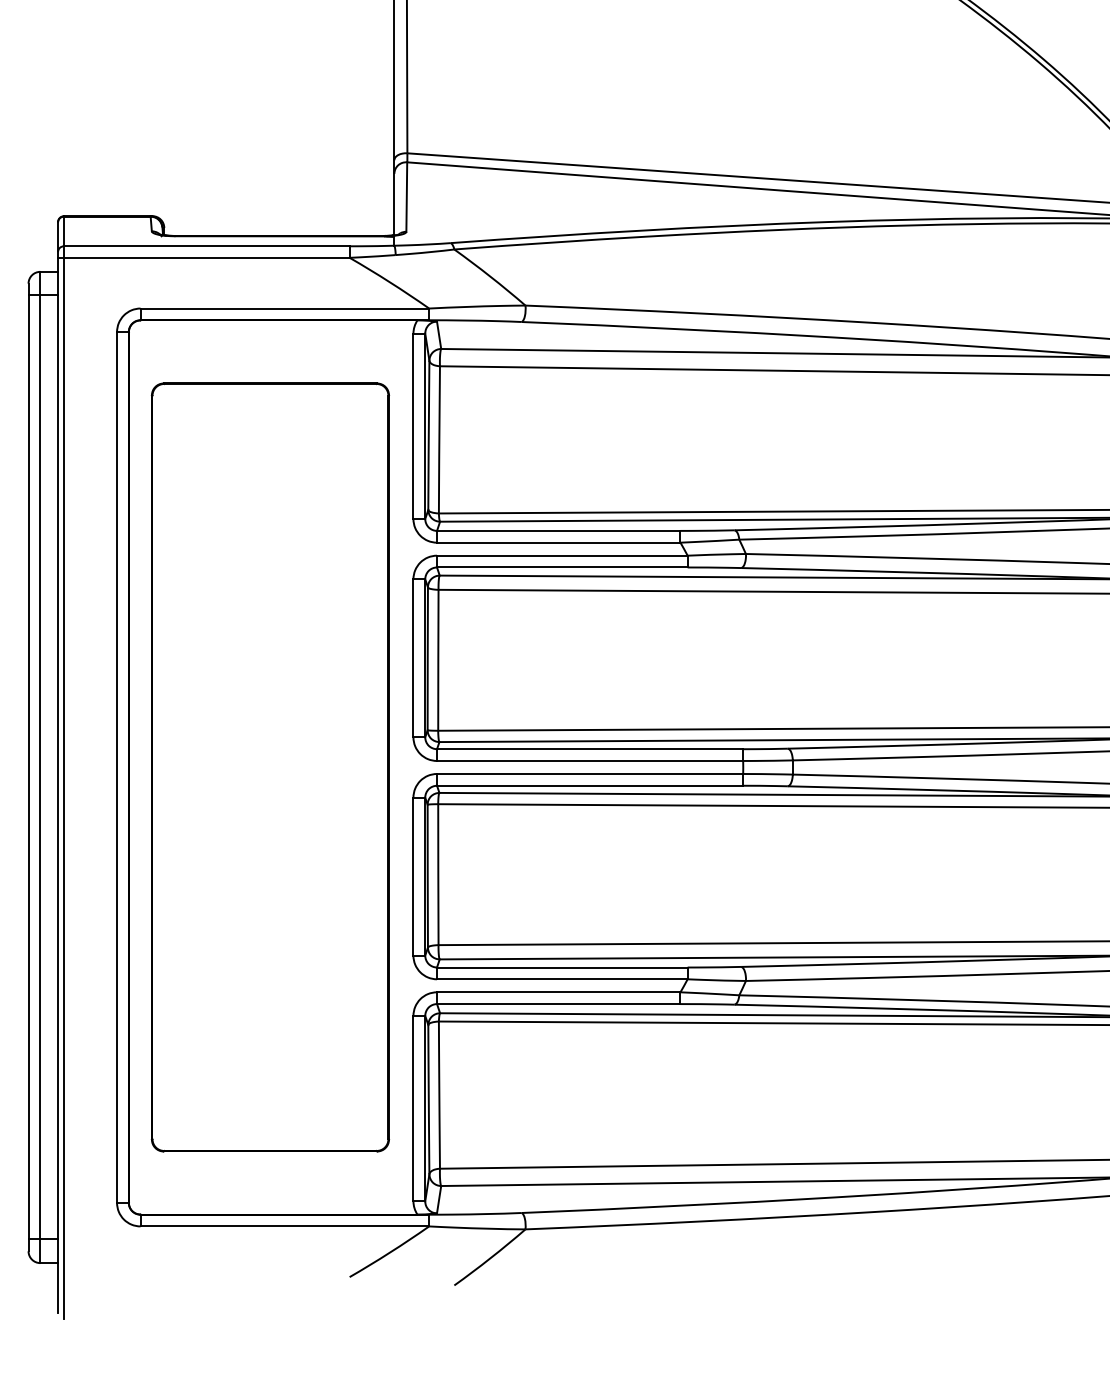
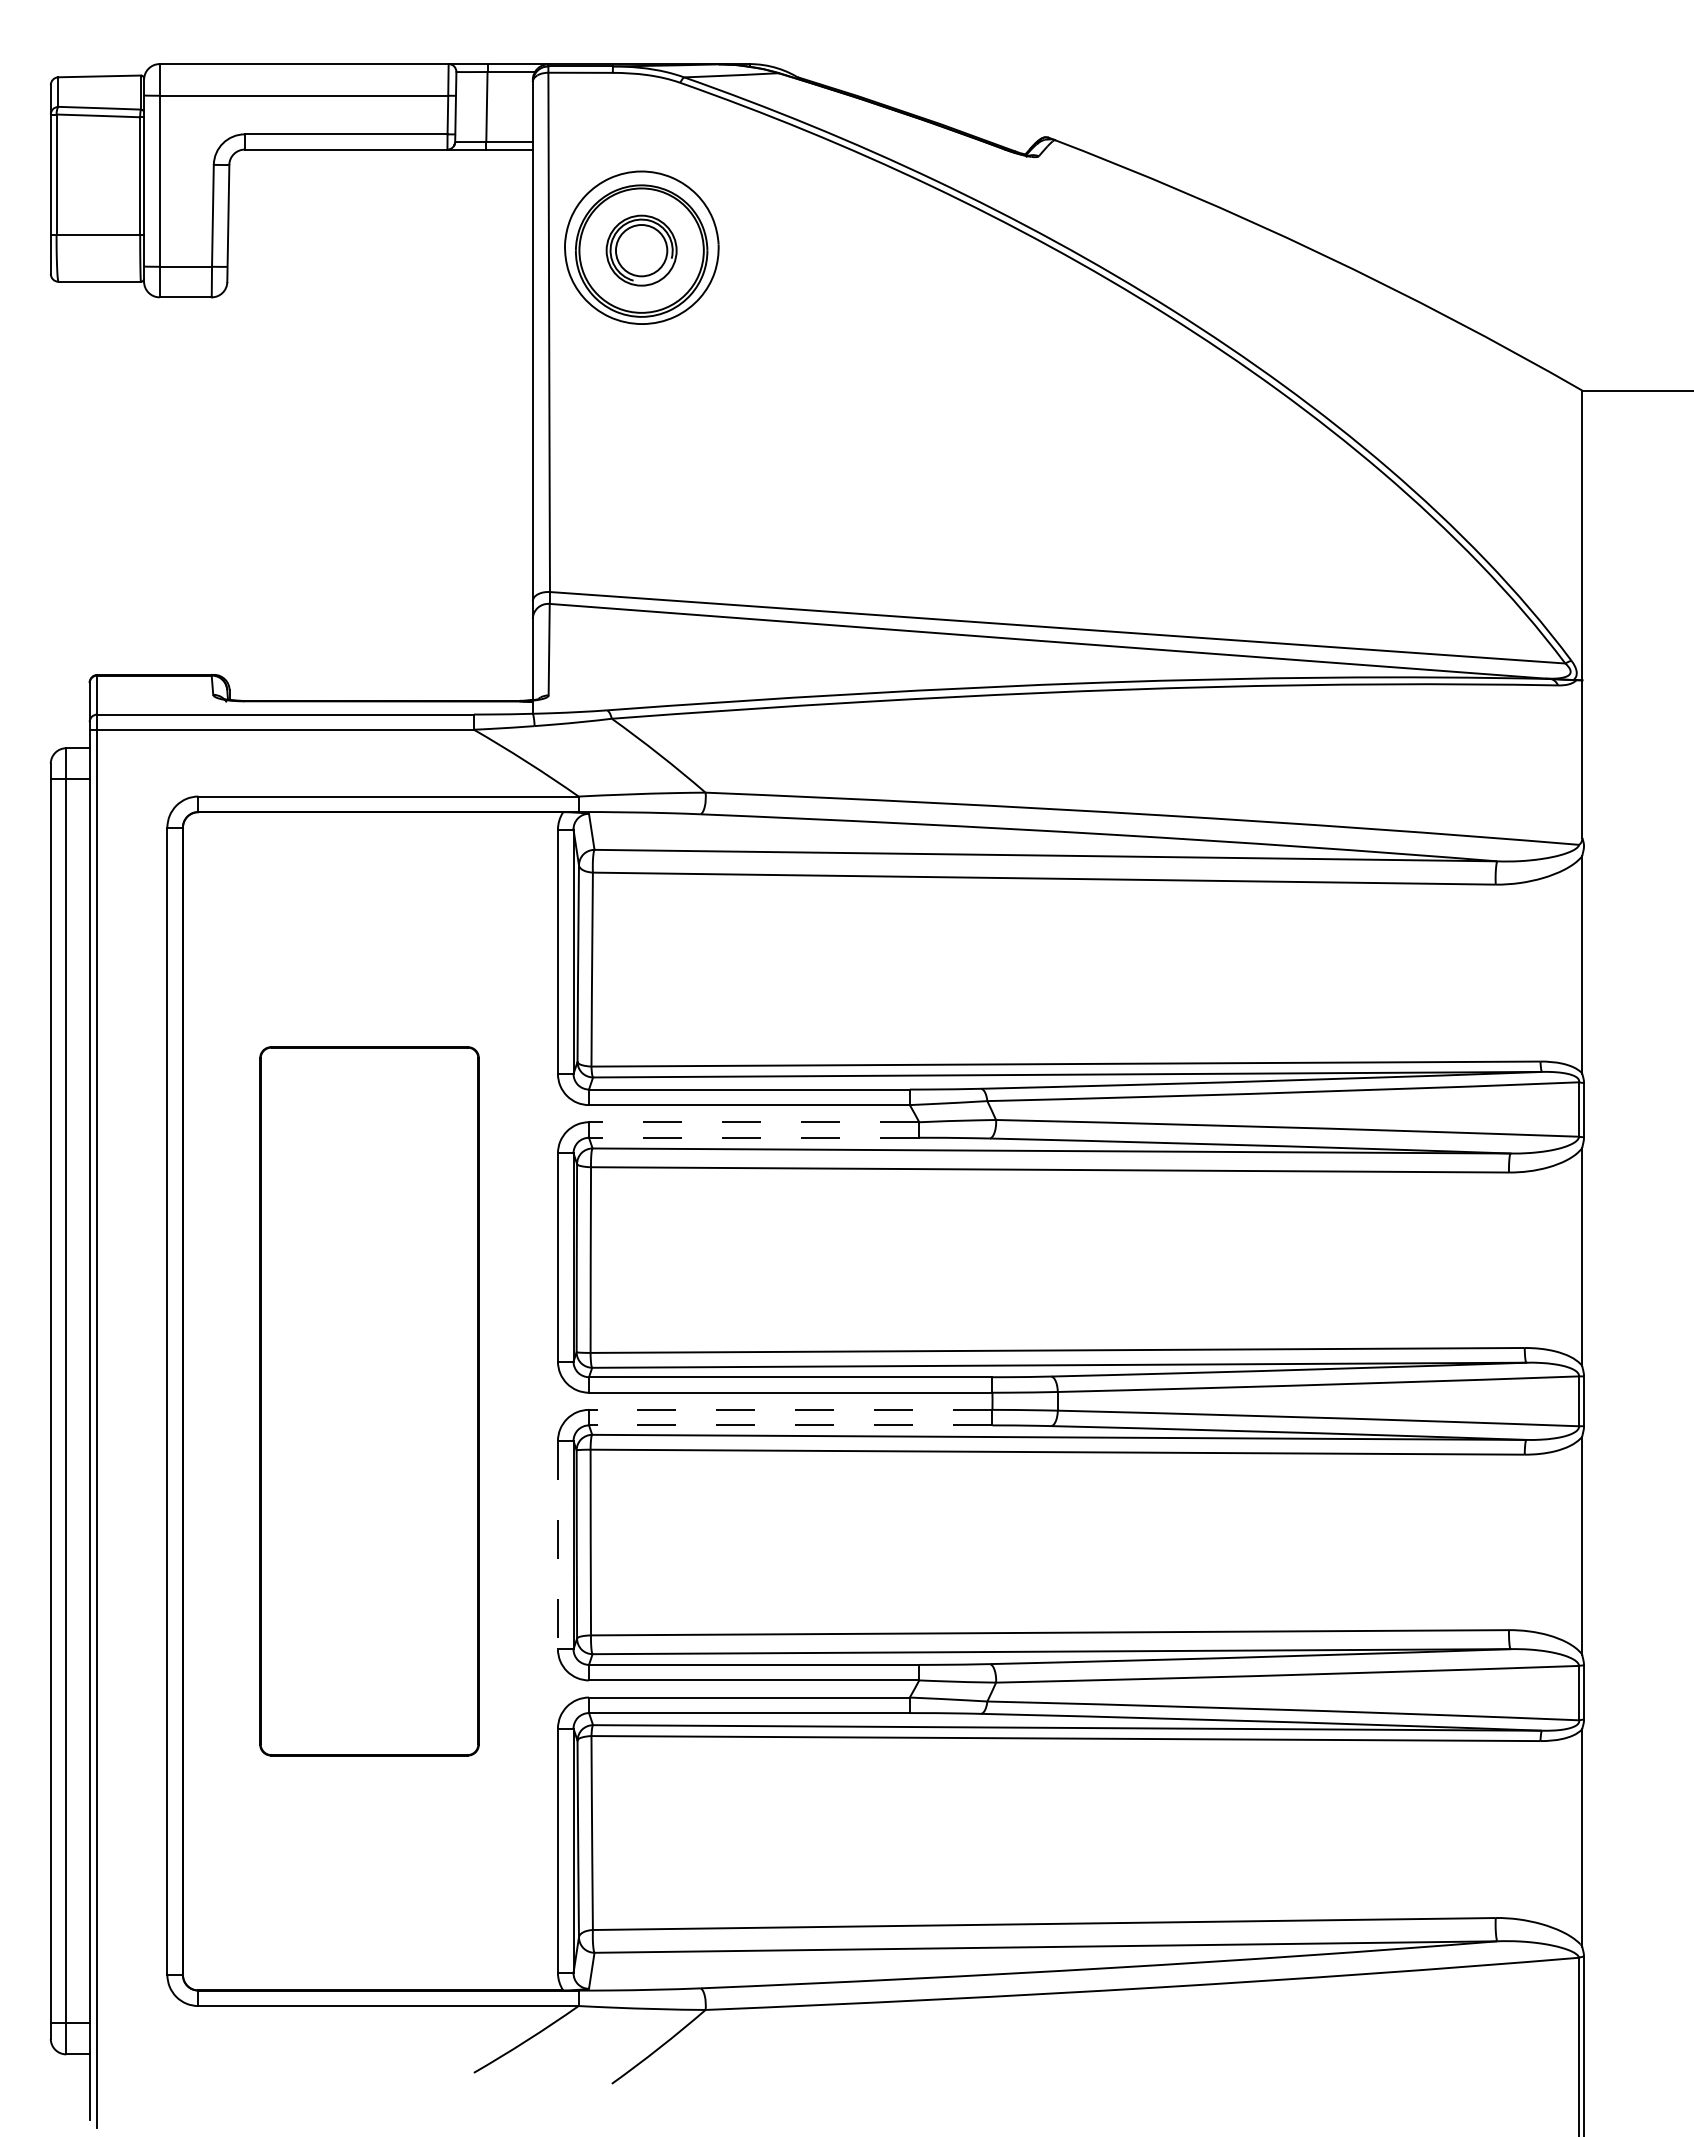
line: (561, 555) -> (753, 1122), solid -> dashed
line: (561, 567) -> (753, 1137), solid -> dashed
part: (270, 767) -> (369, 1401), size x0.7
line: (589, 773) -> (790, 1409), solid -> dashed
line: (589, 785) -> (790, 1425), solid -> dashed
line: (413, 876) -> (557, 1545), solid -> dashed

